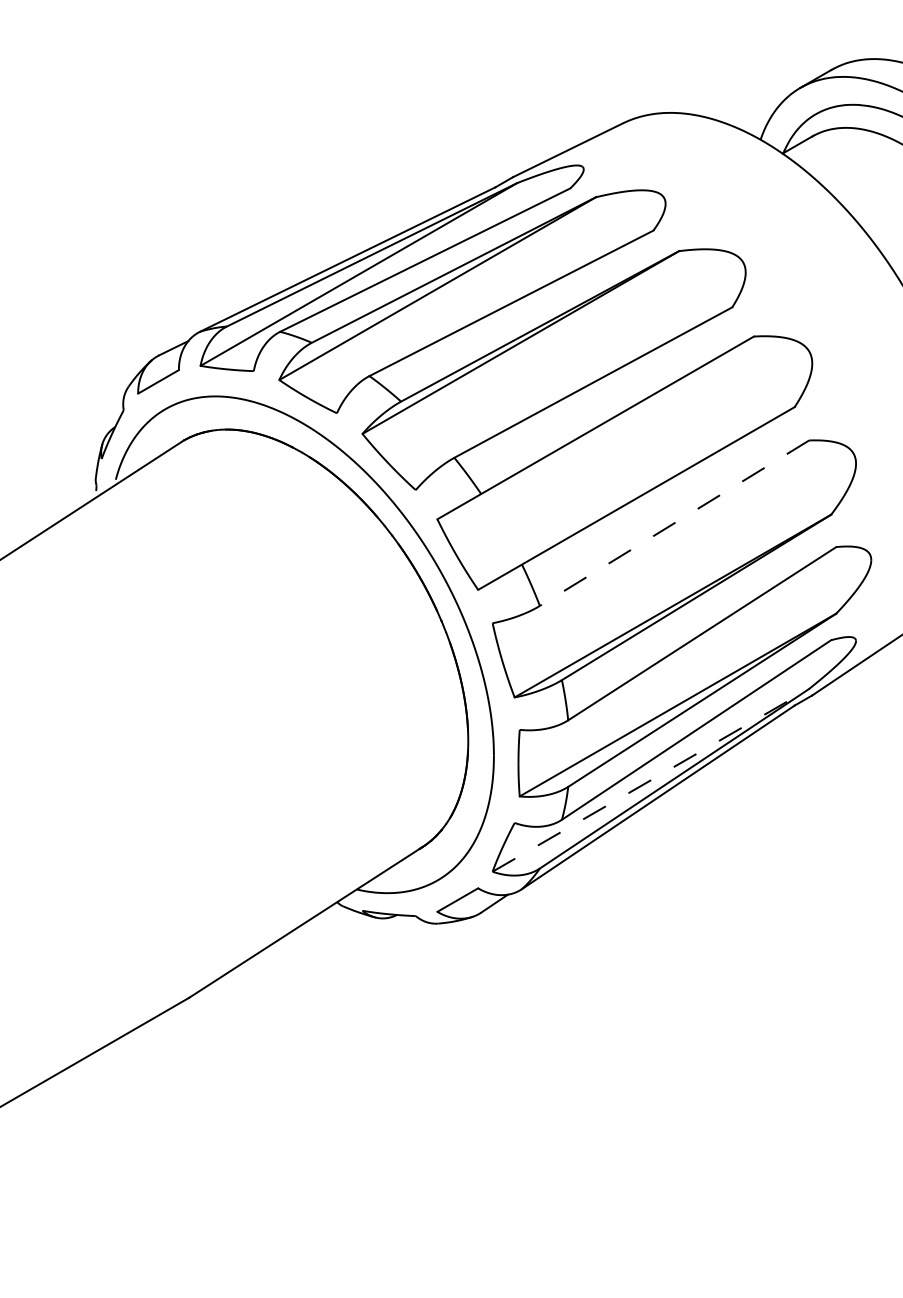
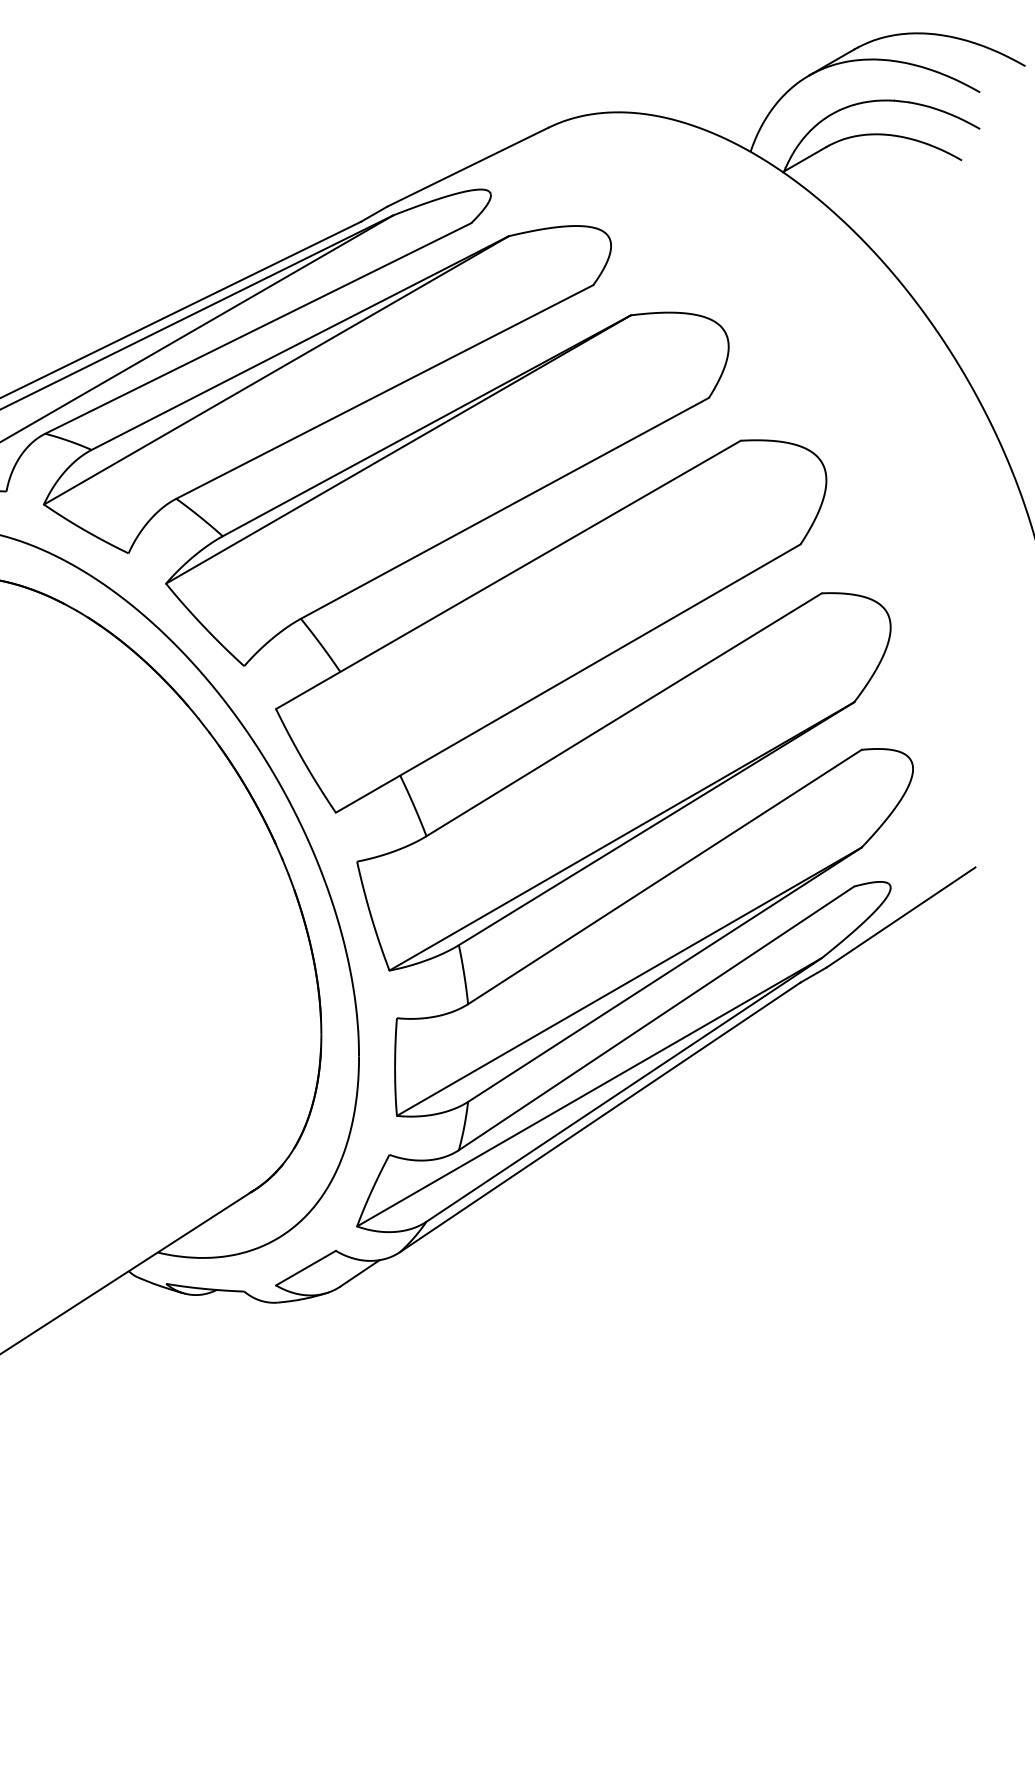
line: (674, 523) -> (624, 715), dashed -> solid
line: (650, 780) -> (588, 1092), dashed -> solid

